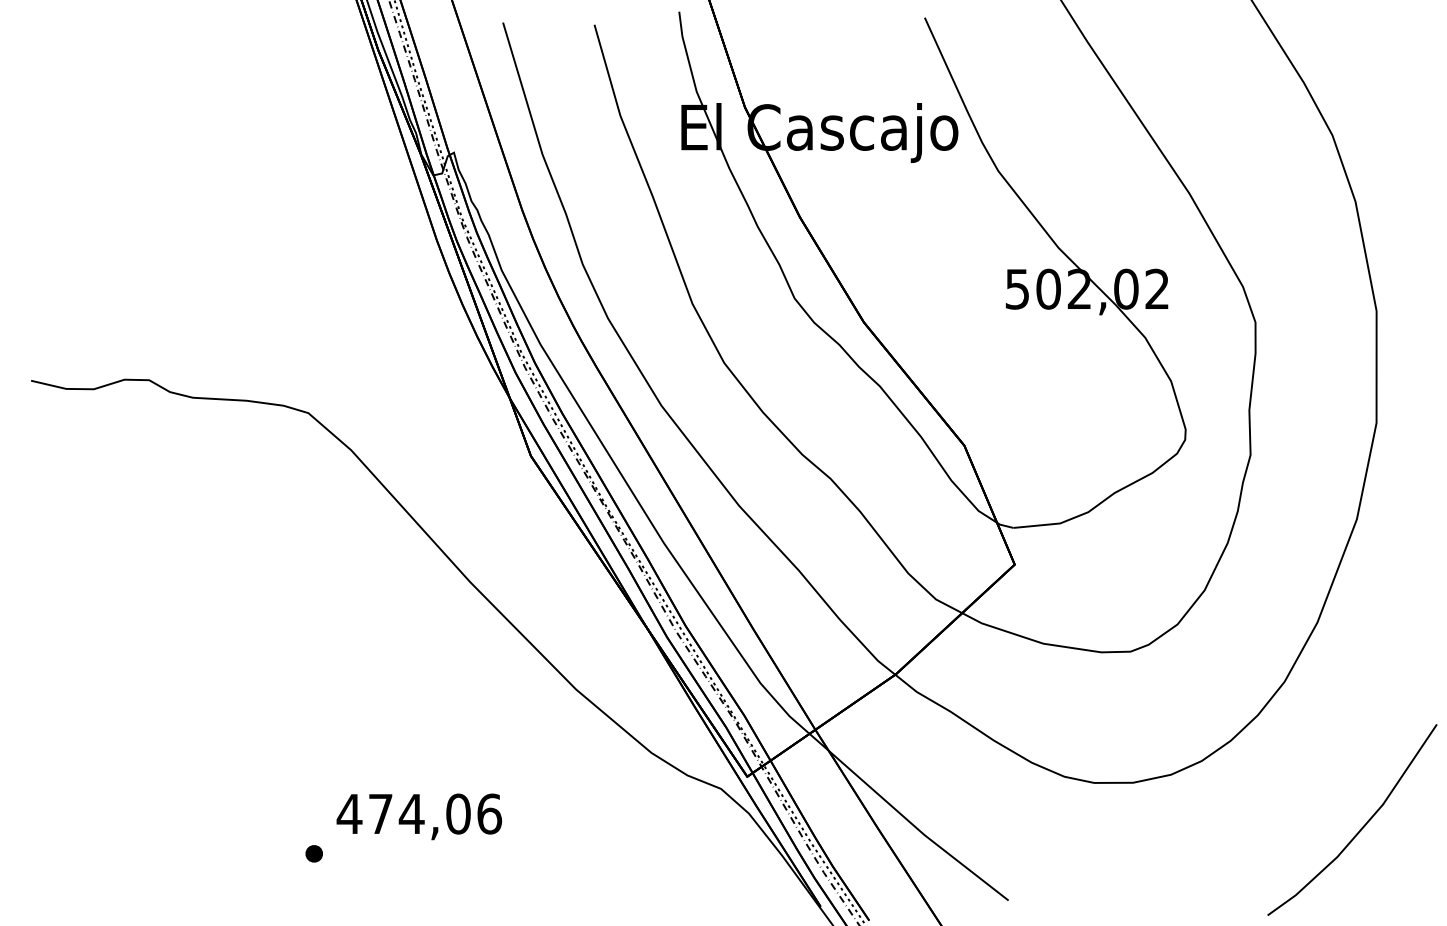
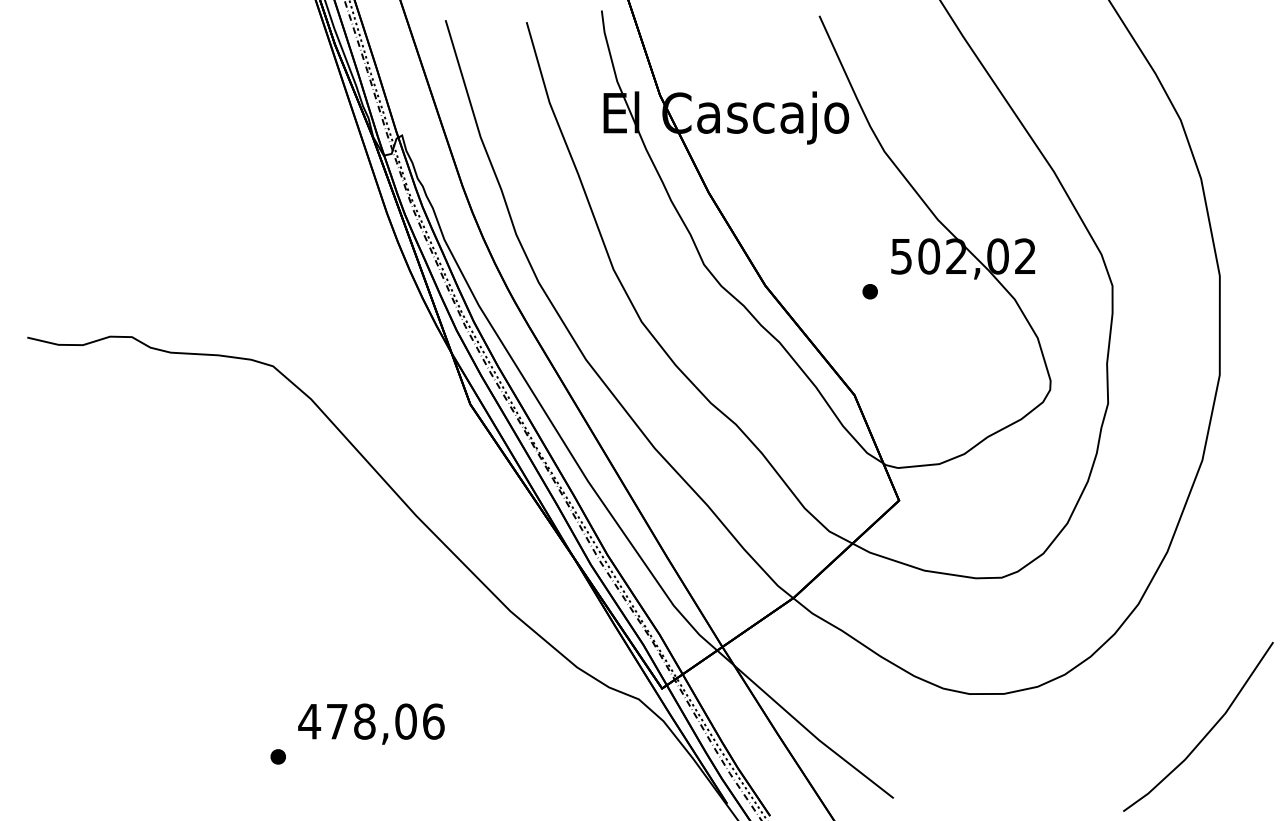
part: (981, 328) -> (869, 291), added
text: (411, 813) -> (364, 721), 474,06 -> 478,06

